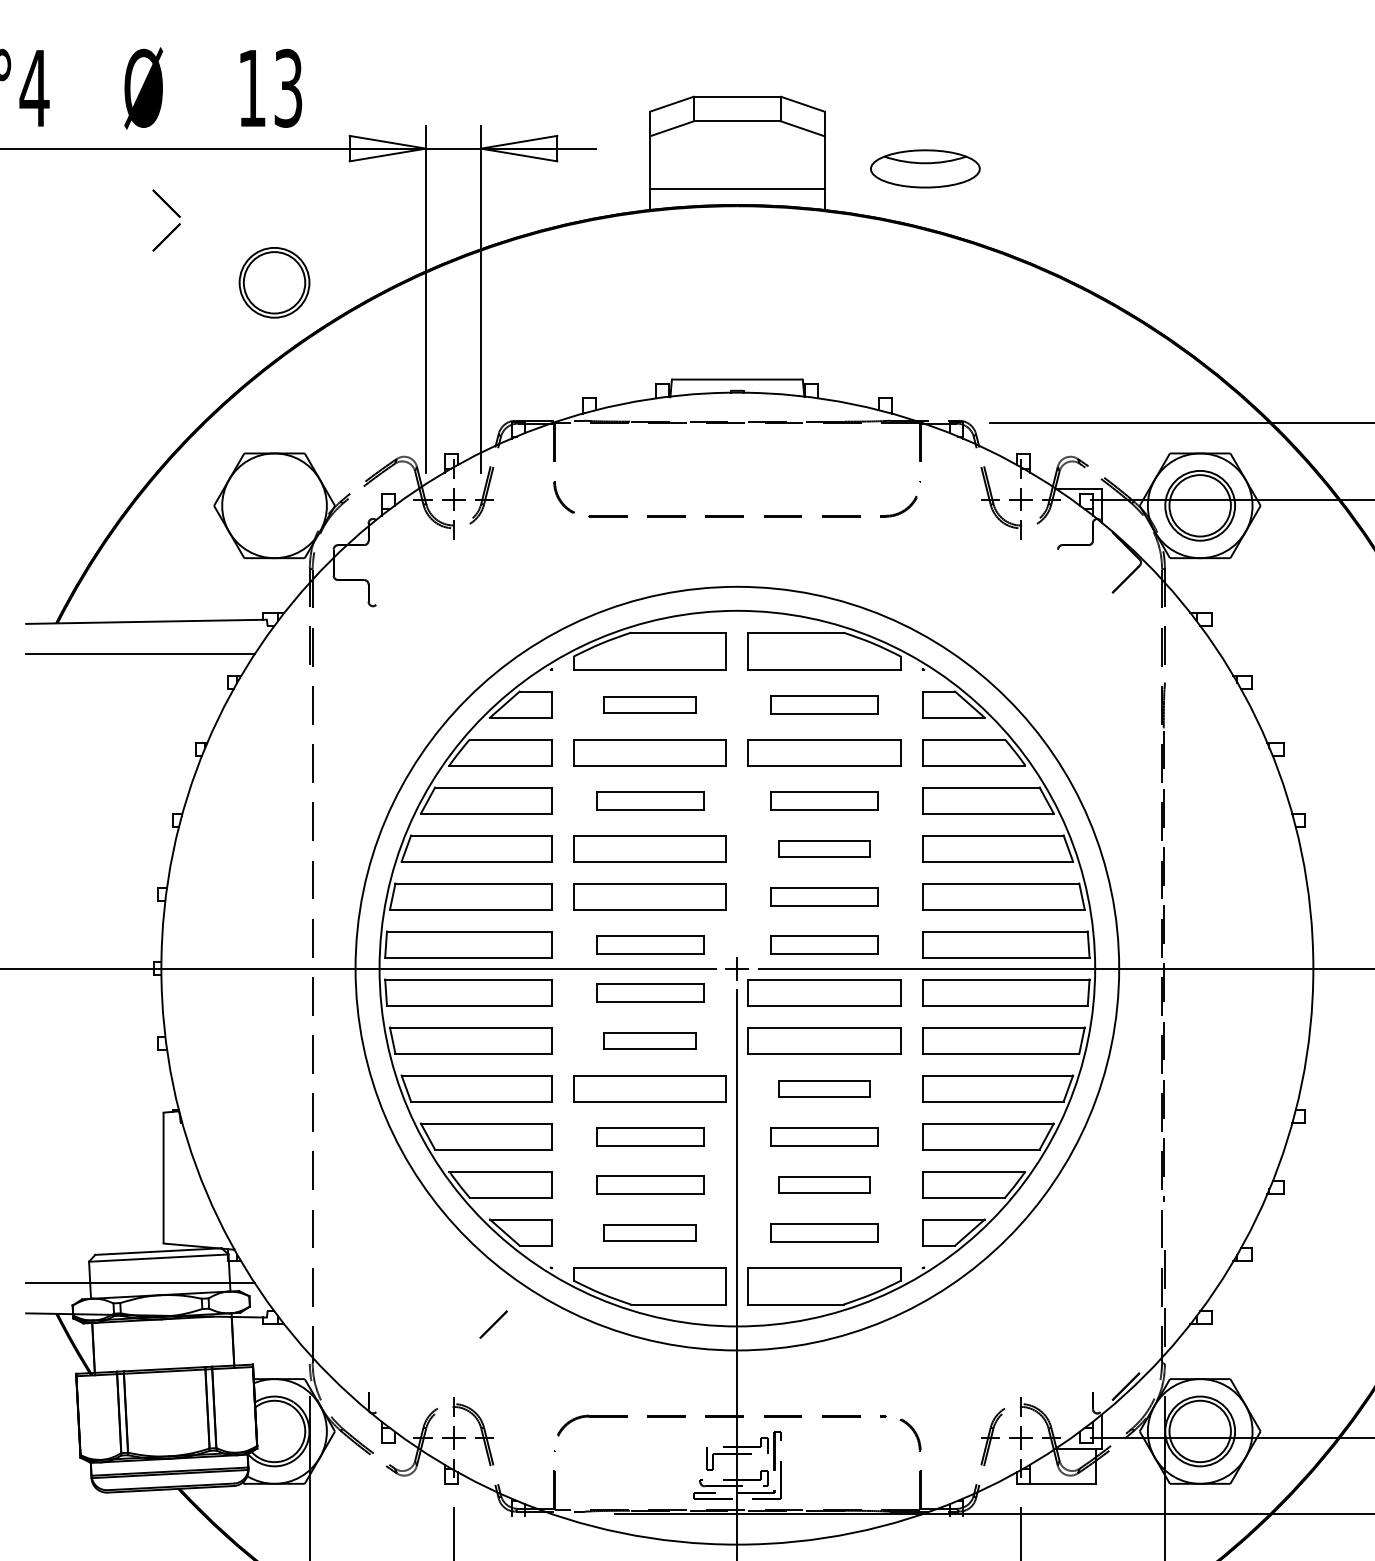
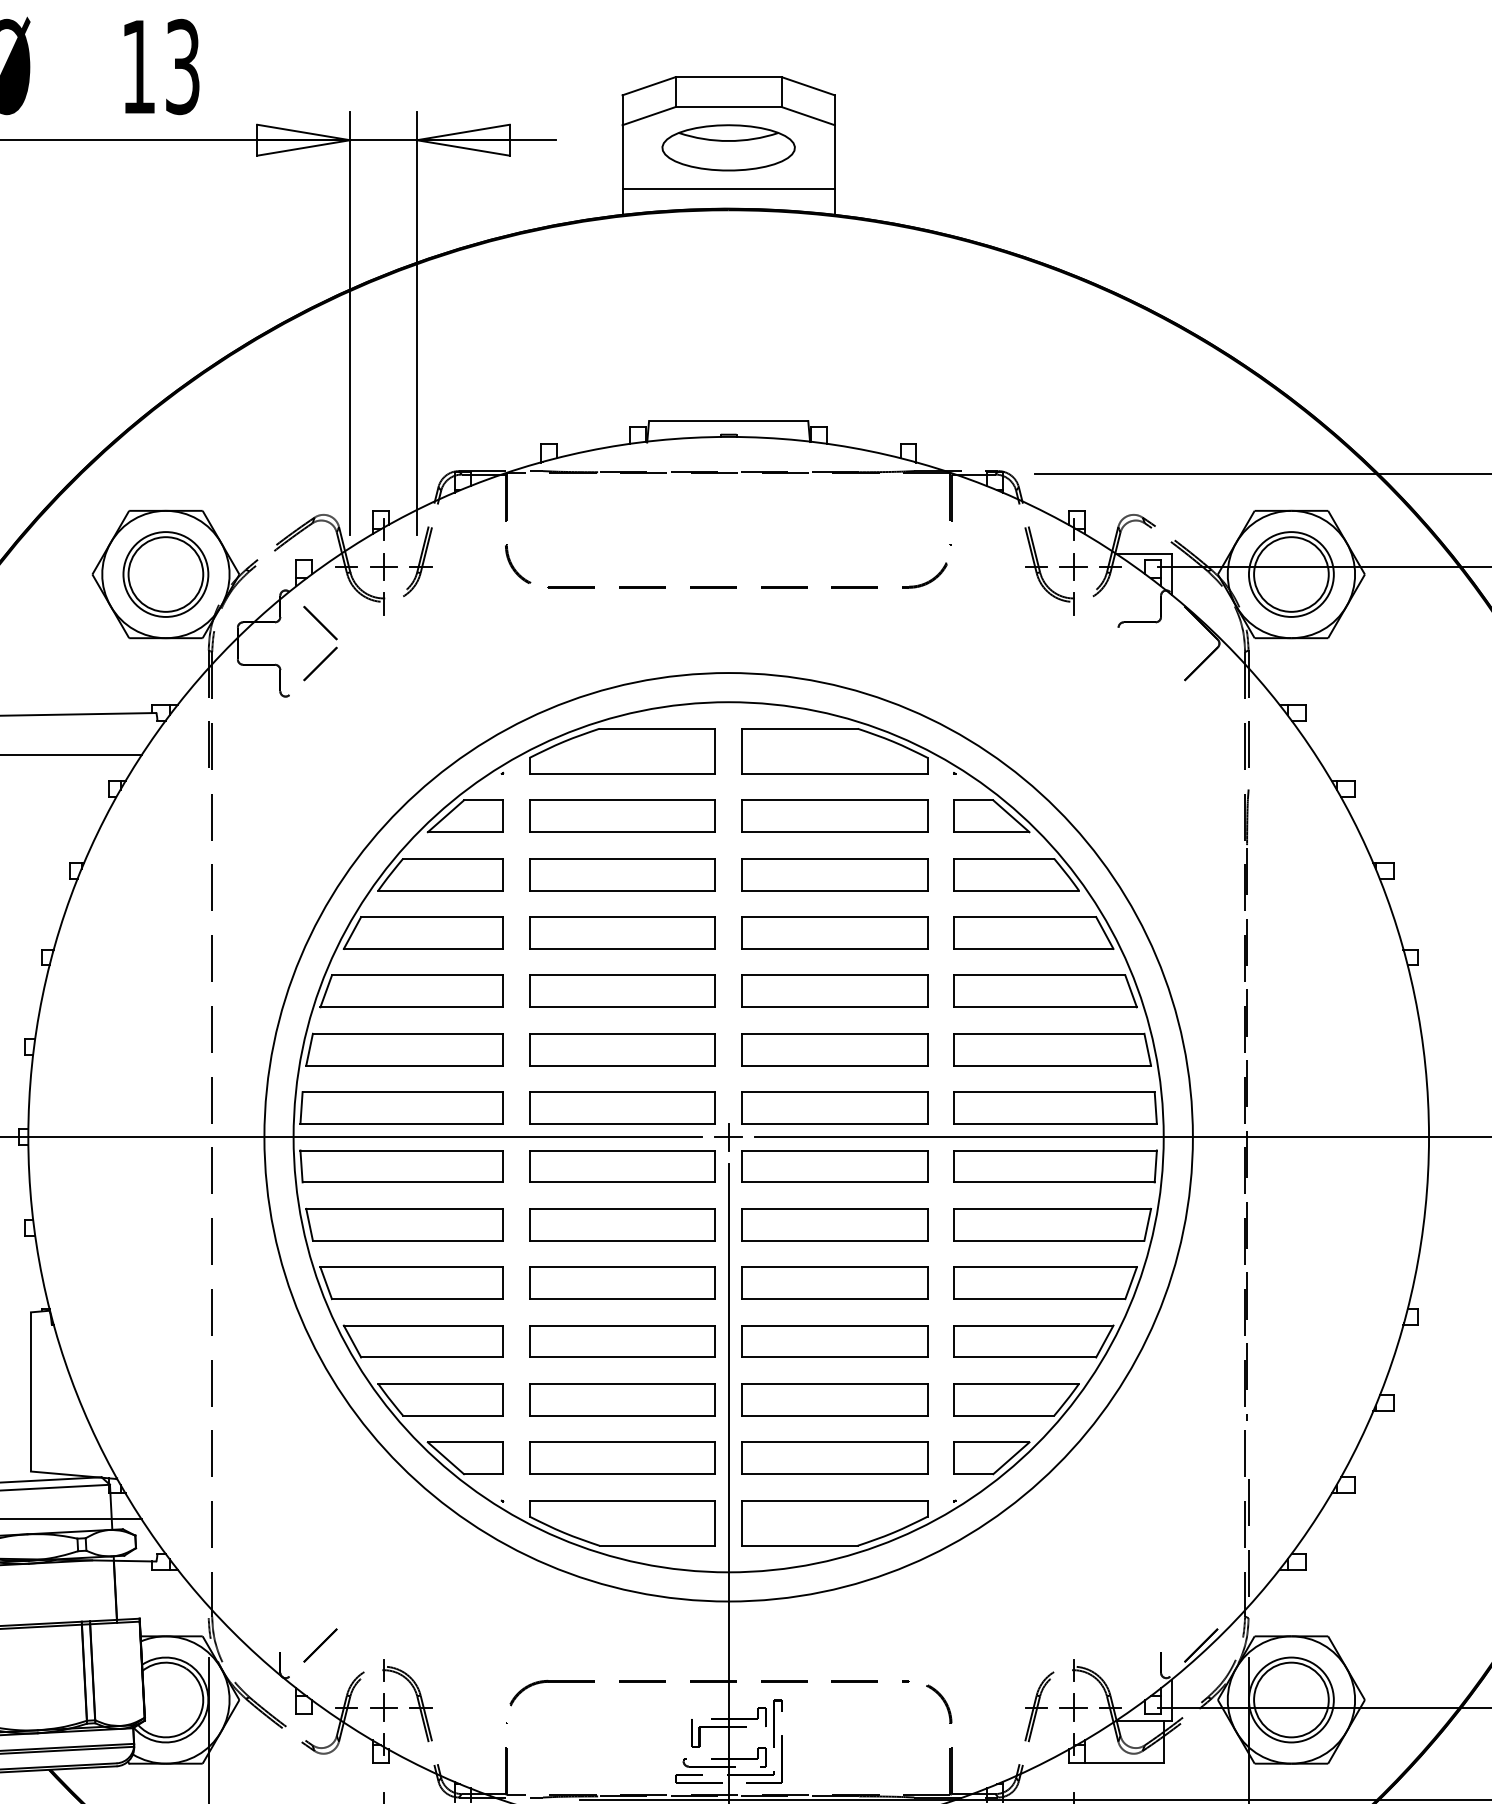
part: (925, 168) -> (728, 147), moved
part: (173, 212) -> (328, 633), moved
part: (274, 282) -> (165, 574), moved
part: (649, 704) -> (621, 816), size x1.67
part: (824, 704) -> (834, 816), size x1.43
part: (649, 800) -> (621, 932), size x1.43
part: (824, 800) -> (834, 932), size x1.43
part: (824, 848) -> (834, 991), size x1.67
part: (824, 896) -> (834, 1049), size x1.43
part: (649, 944) -> (621, 1107), size x1.43
part: (824, 944) -> (834, 1107), size x1.43
part: (649, 992) -> (621, 1166), size x1.43
part: (649, 1040) -> (621, 1224), size x1.67
part: (824, 1088) -> (834, 1283), size x1.67
part: (649, 1136) -> (621, 1341), size x1.43
part: (824, 1136) -> (834, 1341), size x1.43
part: (649, 1184) -> (621, 1399), size x1.43
part: (824, 1184) -> (834, 1399), size x1.67
part: (649, 1232) -> (621, 1458), size x1.67
part: (824, 1232) -> (834, 1458), size x1.43
line: (493, 1324) -> (320, 1645), moved

